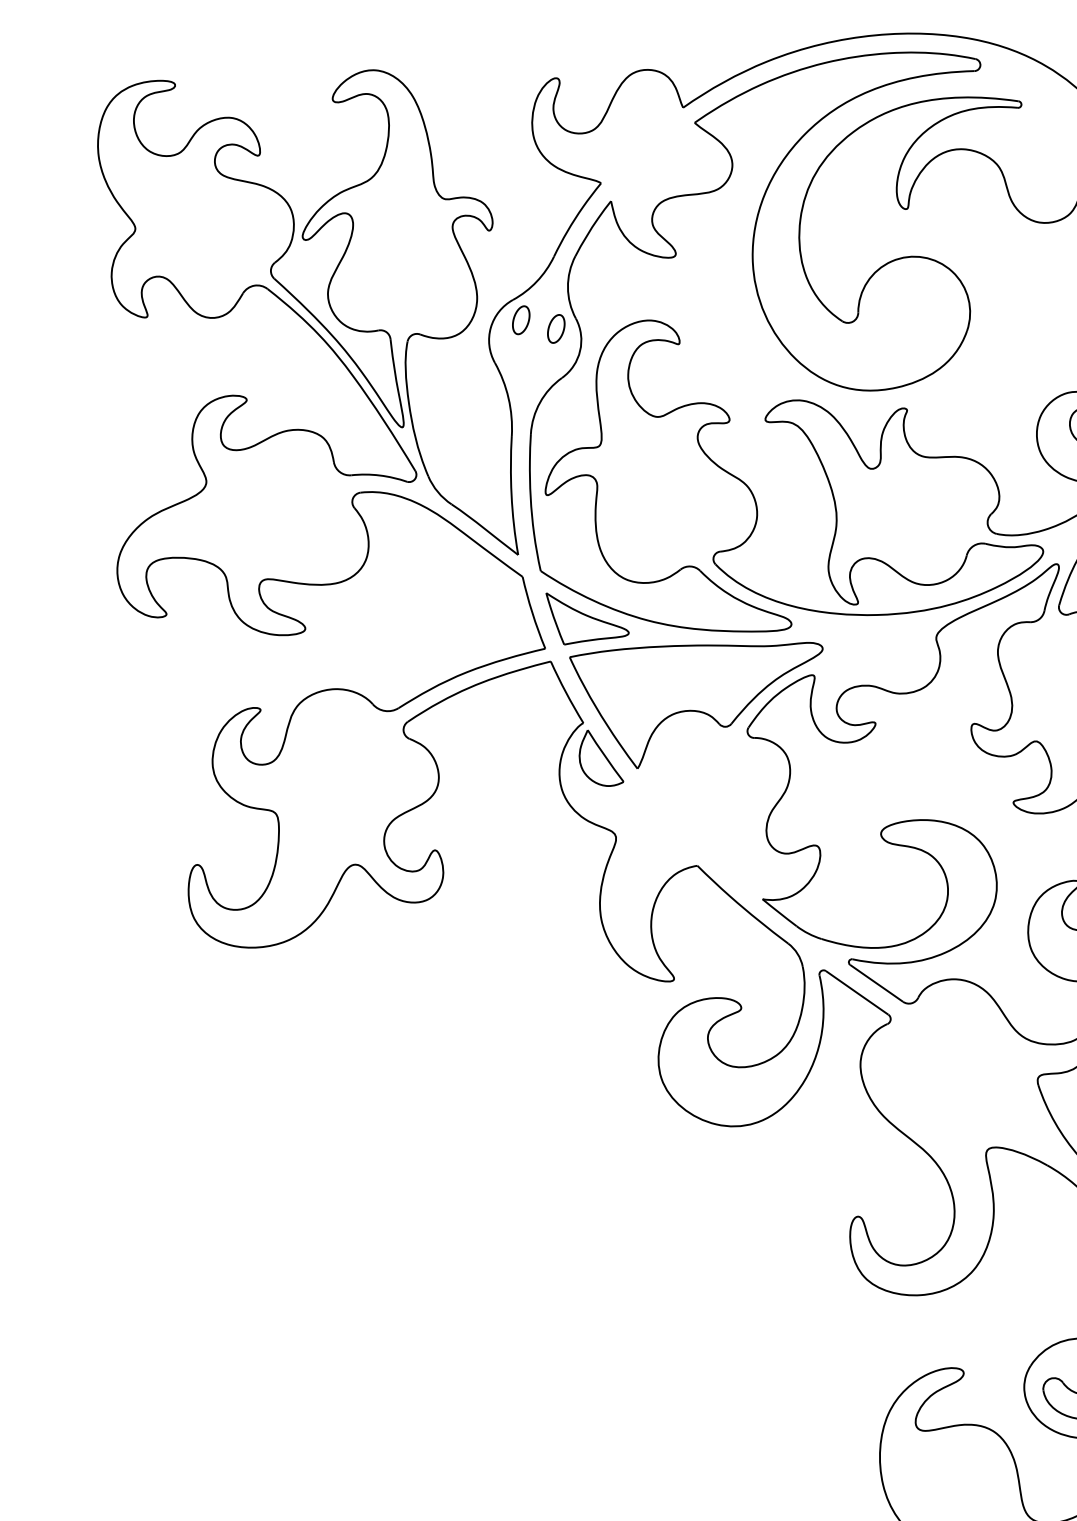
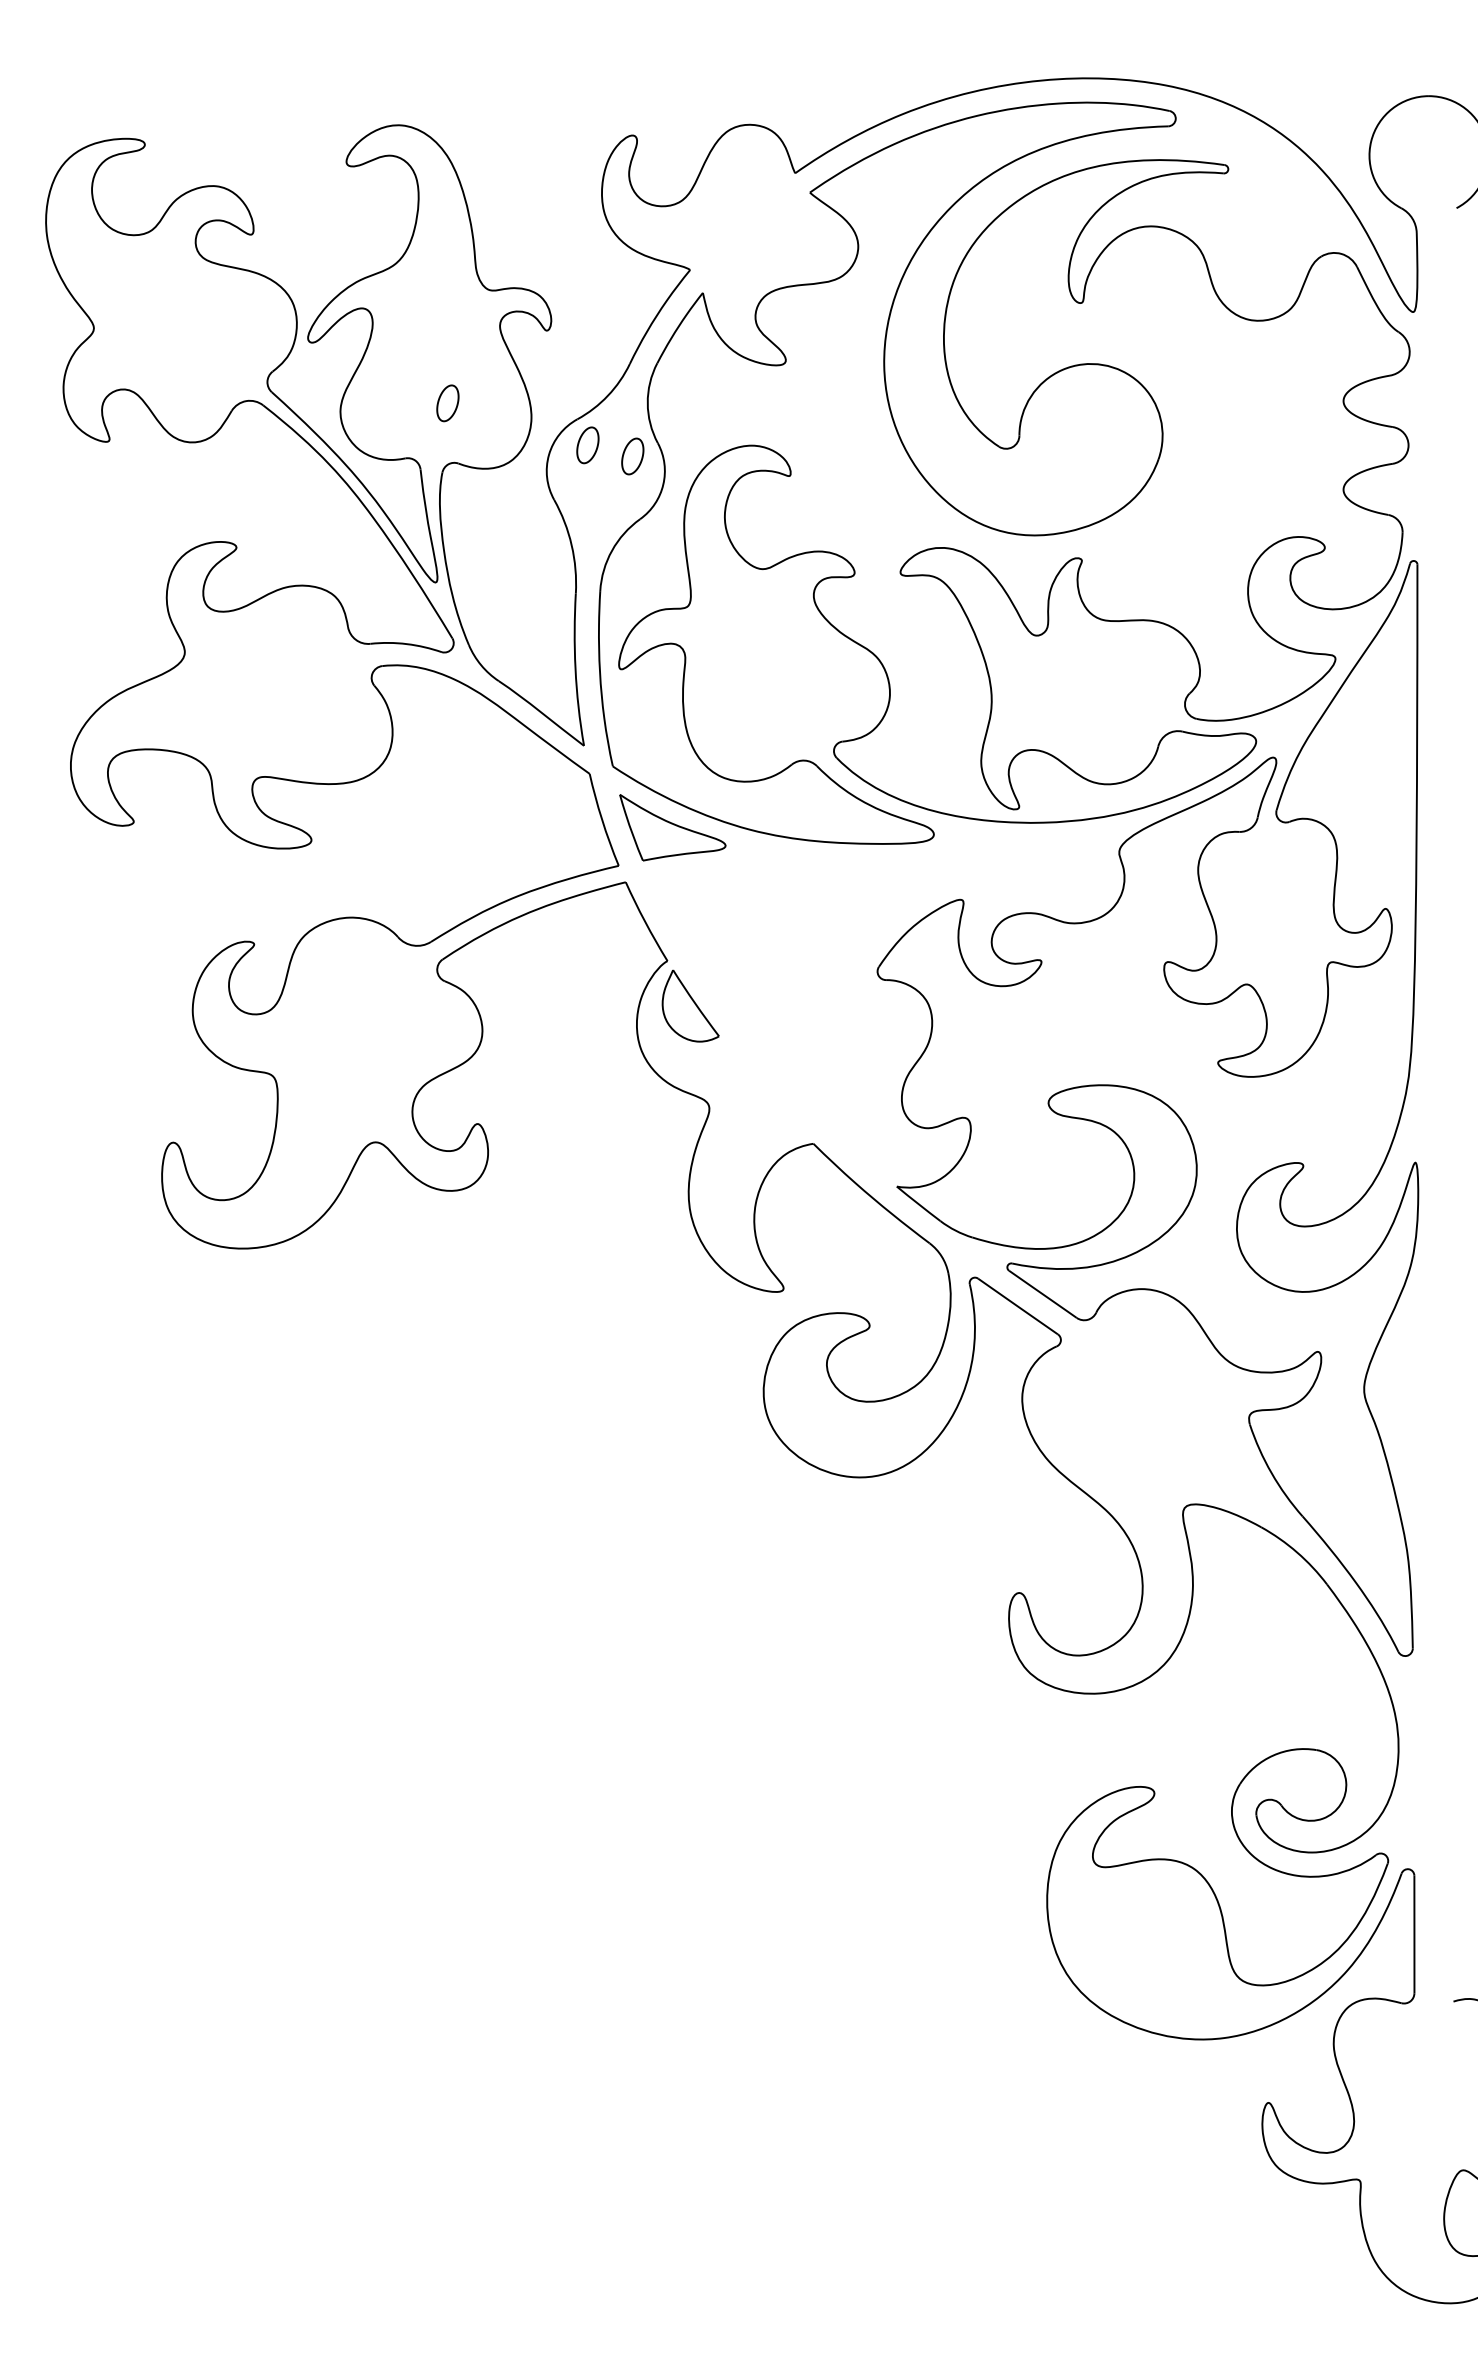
part: (411, 287) -> (447, 403), added
part: (695, 705) -> (811, 938), removed

